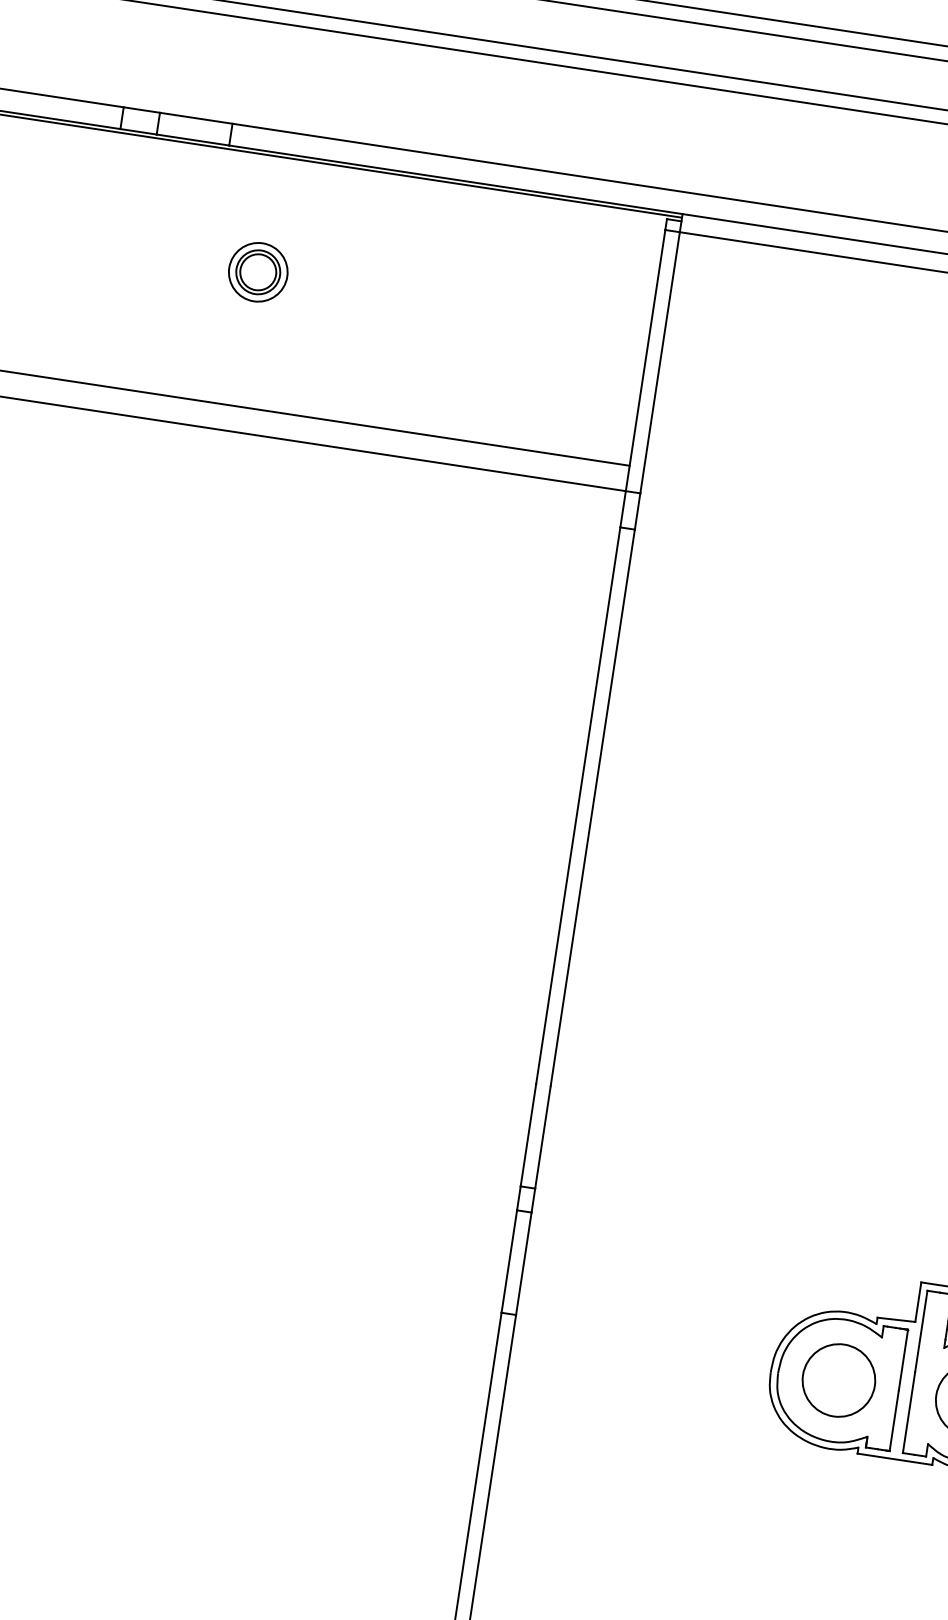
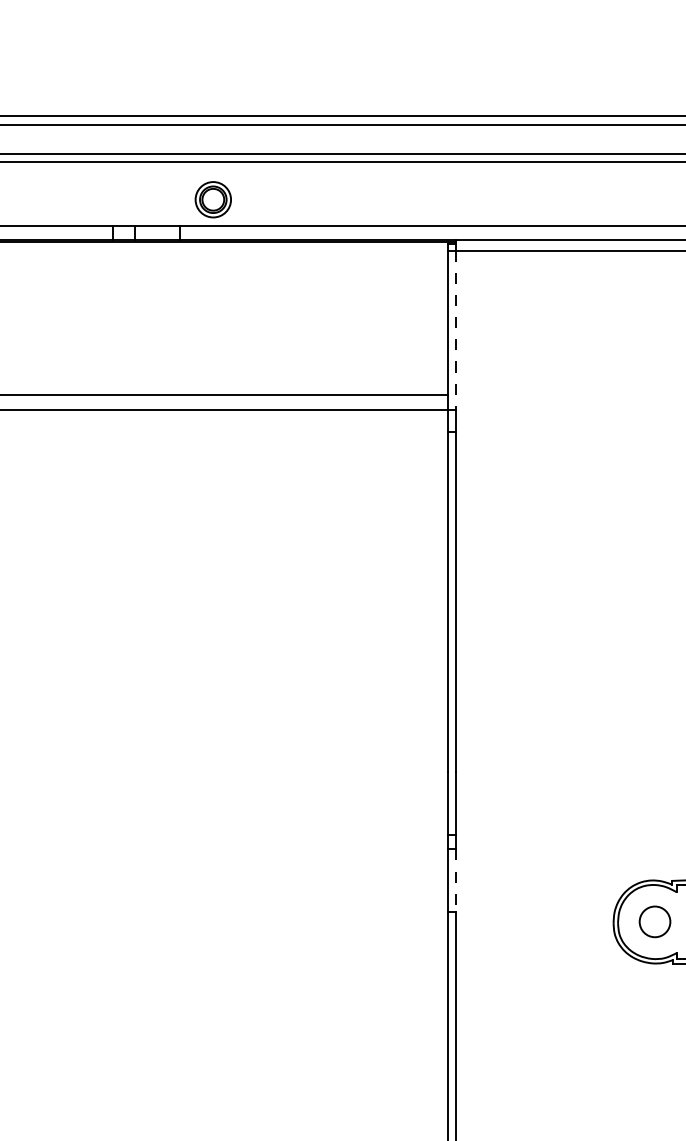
part: (256, 271) -> (212, 199), moved
line: (660, 362) -> (456, 330), solid -> dashed
line: (523, 1265) -> (456, 881), solid -> dashed
circle: (838, 1379) -> (654, 921), size x0.7

